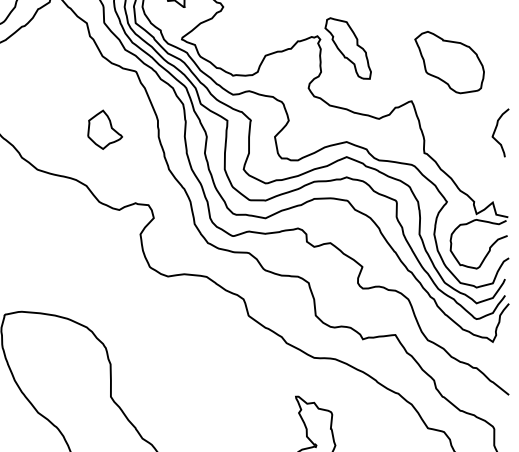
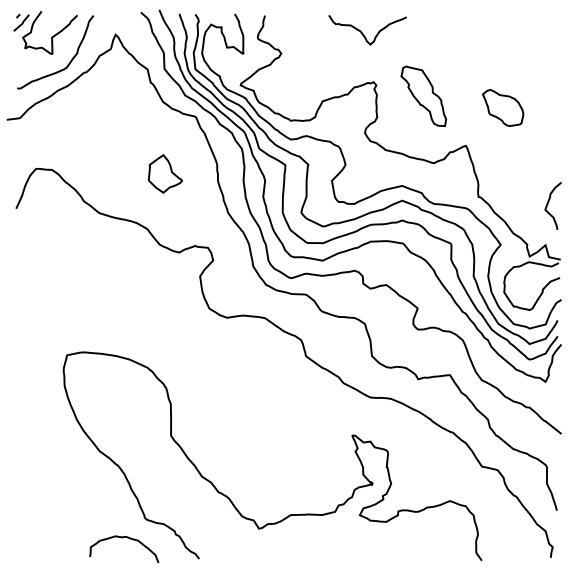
part: (347, 47) -> (423, 95), moved
part: (448, 62) -> (502, 107), size x0.6
curve: (495, 131) -> (548, 204), moved

